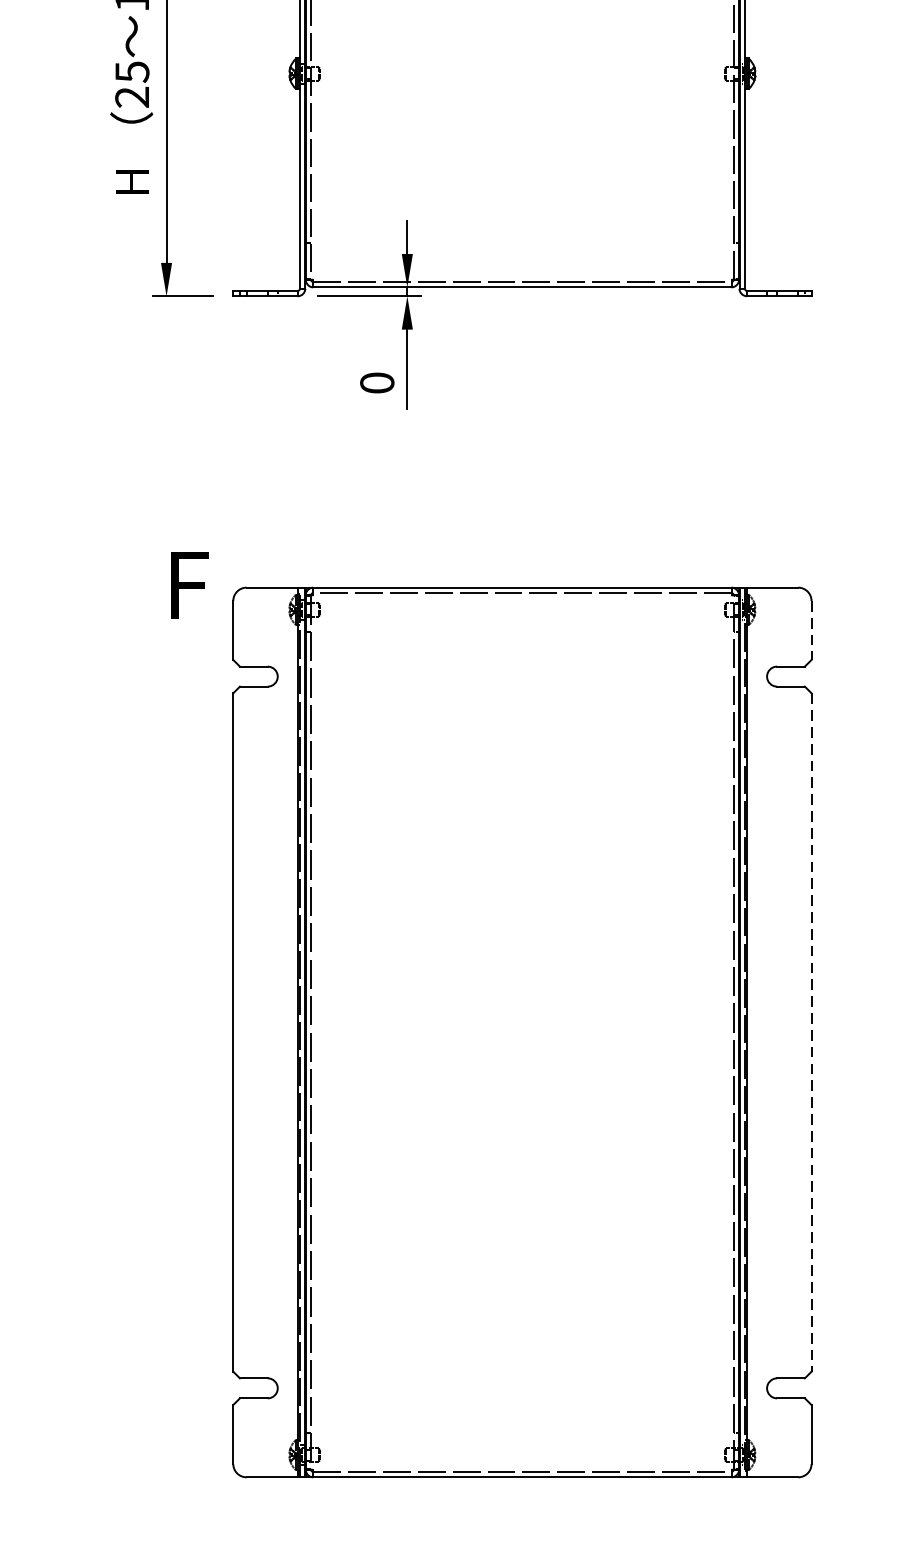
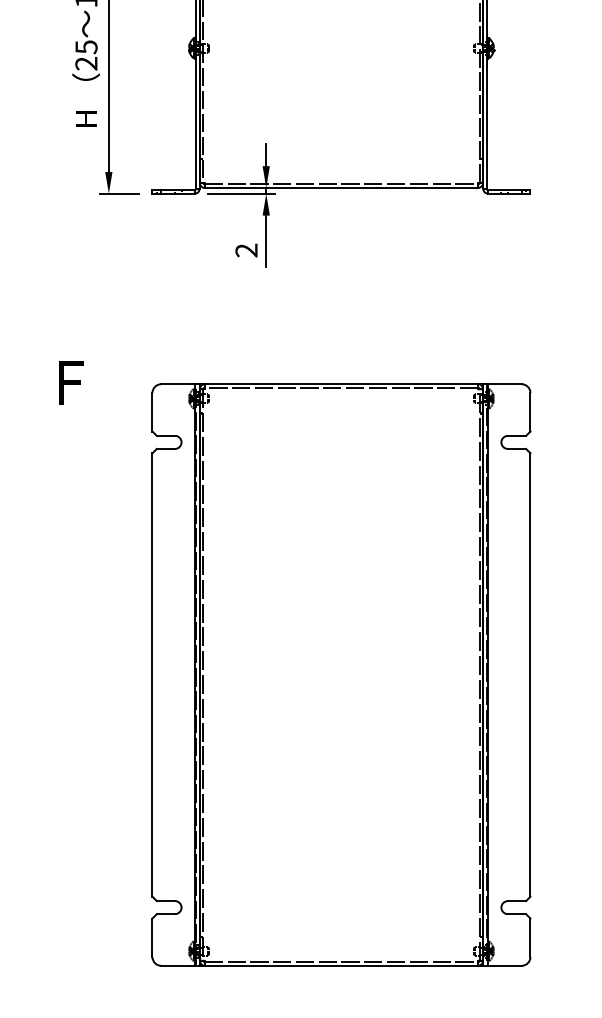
text: (377, 383) -> (246, 250), 0 -> 2
text: (190, 584) -> (71, 382), moved
line: (811, 630) -> (530, 412), dashed -> solid
line: (811, 1033) -> (530, 675), dashed -> solid

